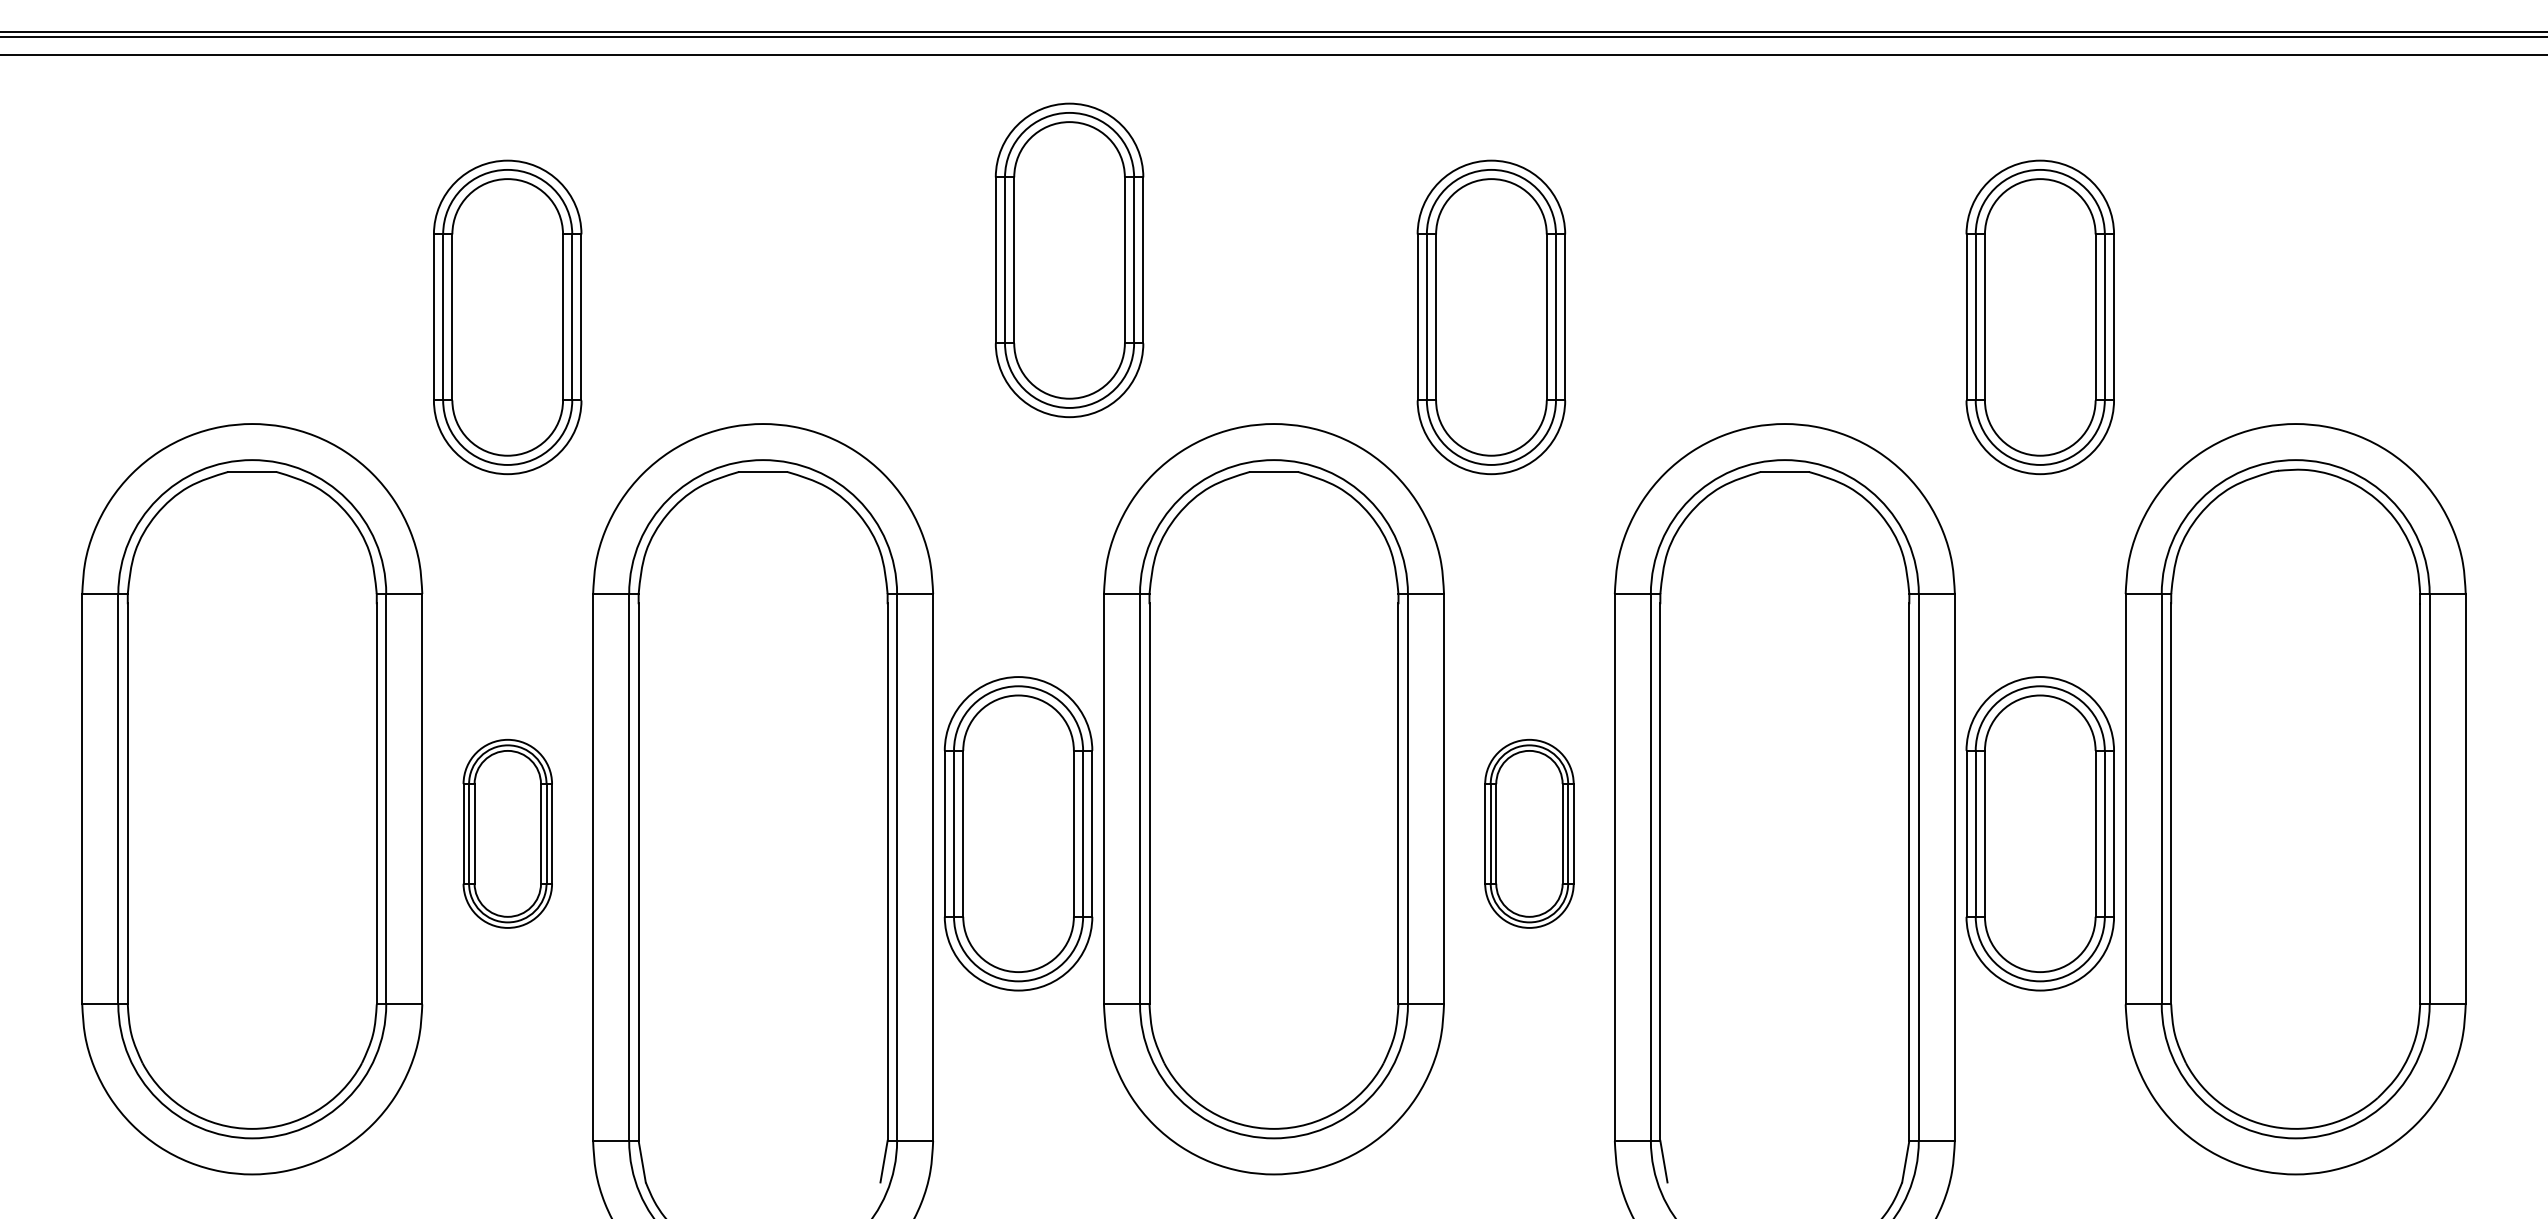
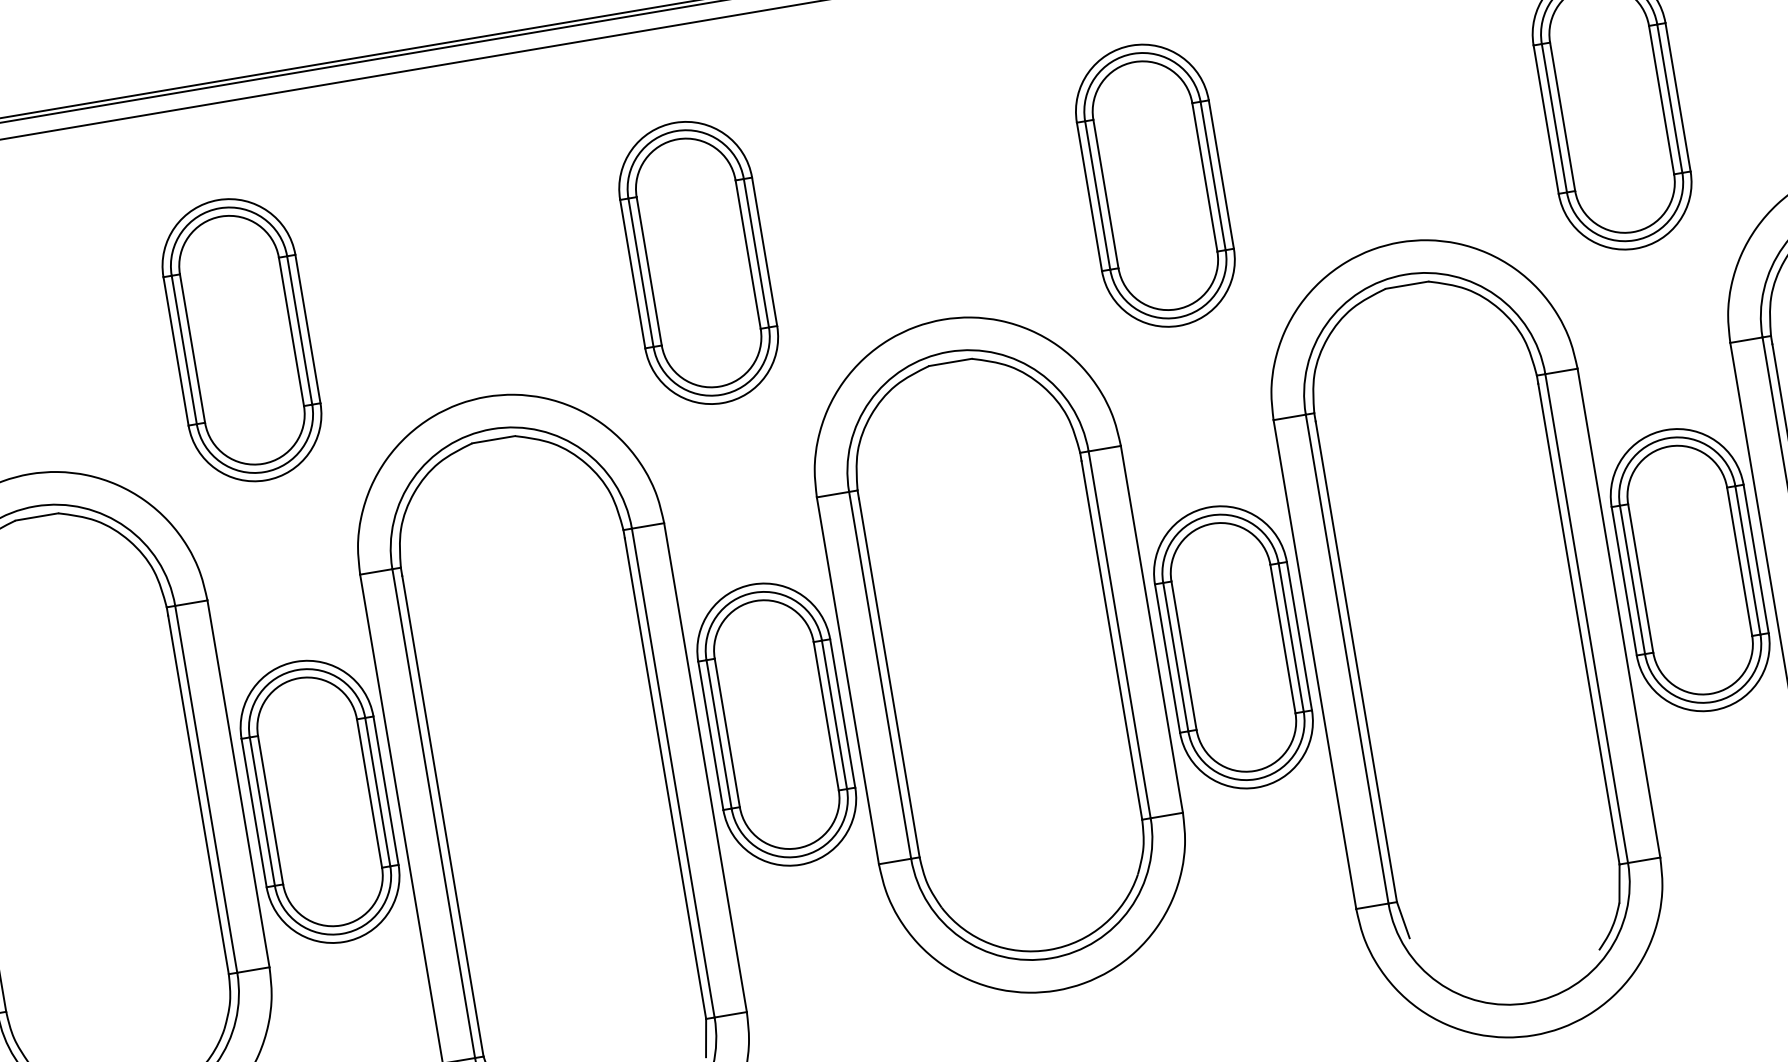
part: (1069, 260) -> (698, 263), moved
part: (1491, 317) -> (1155, 185), moved
part: (507, 833) -> (319, 801), size x1.67
part: (1529, 833) -> (1233, 647), size x1.67

